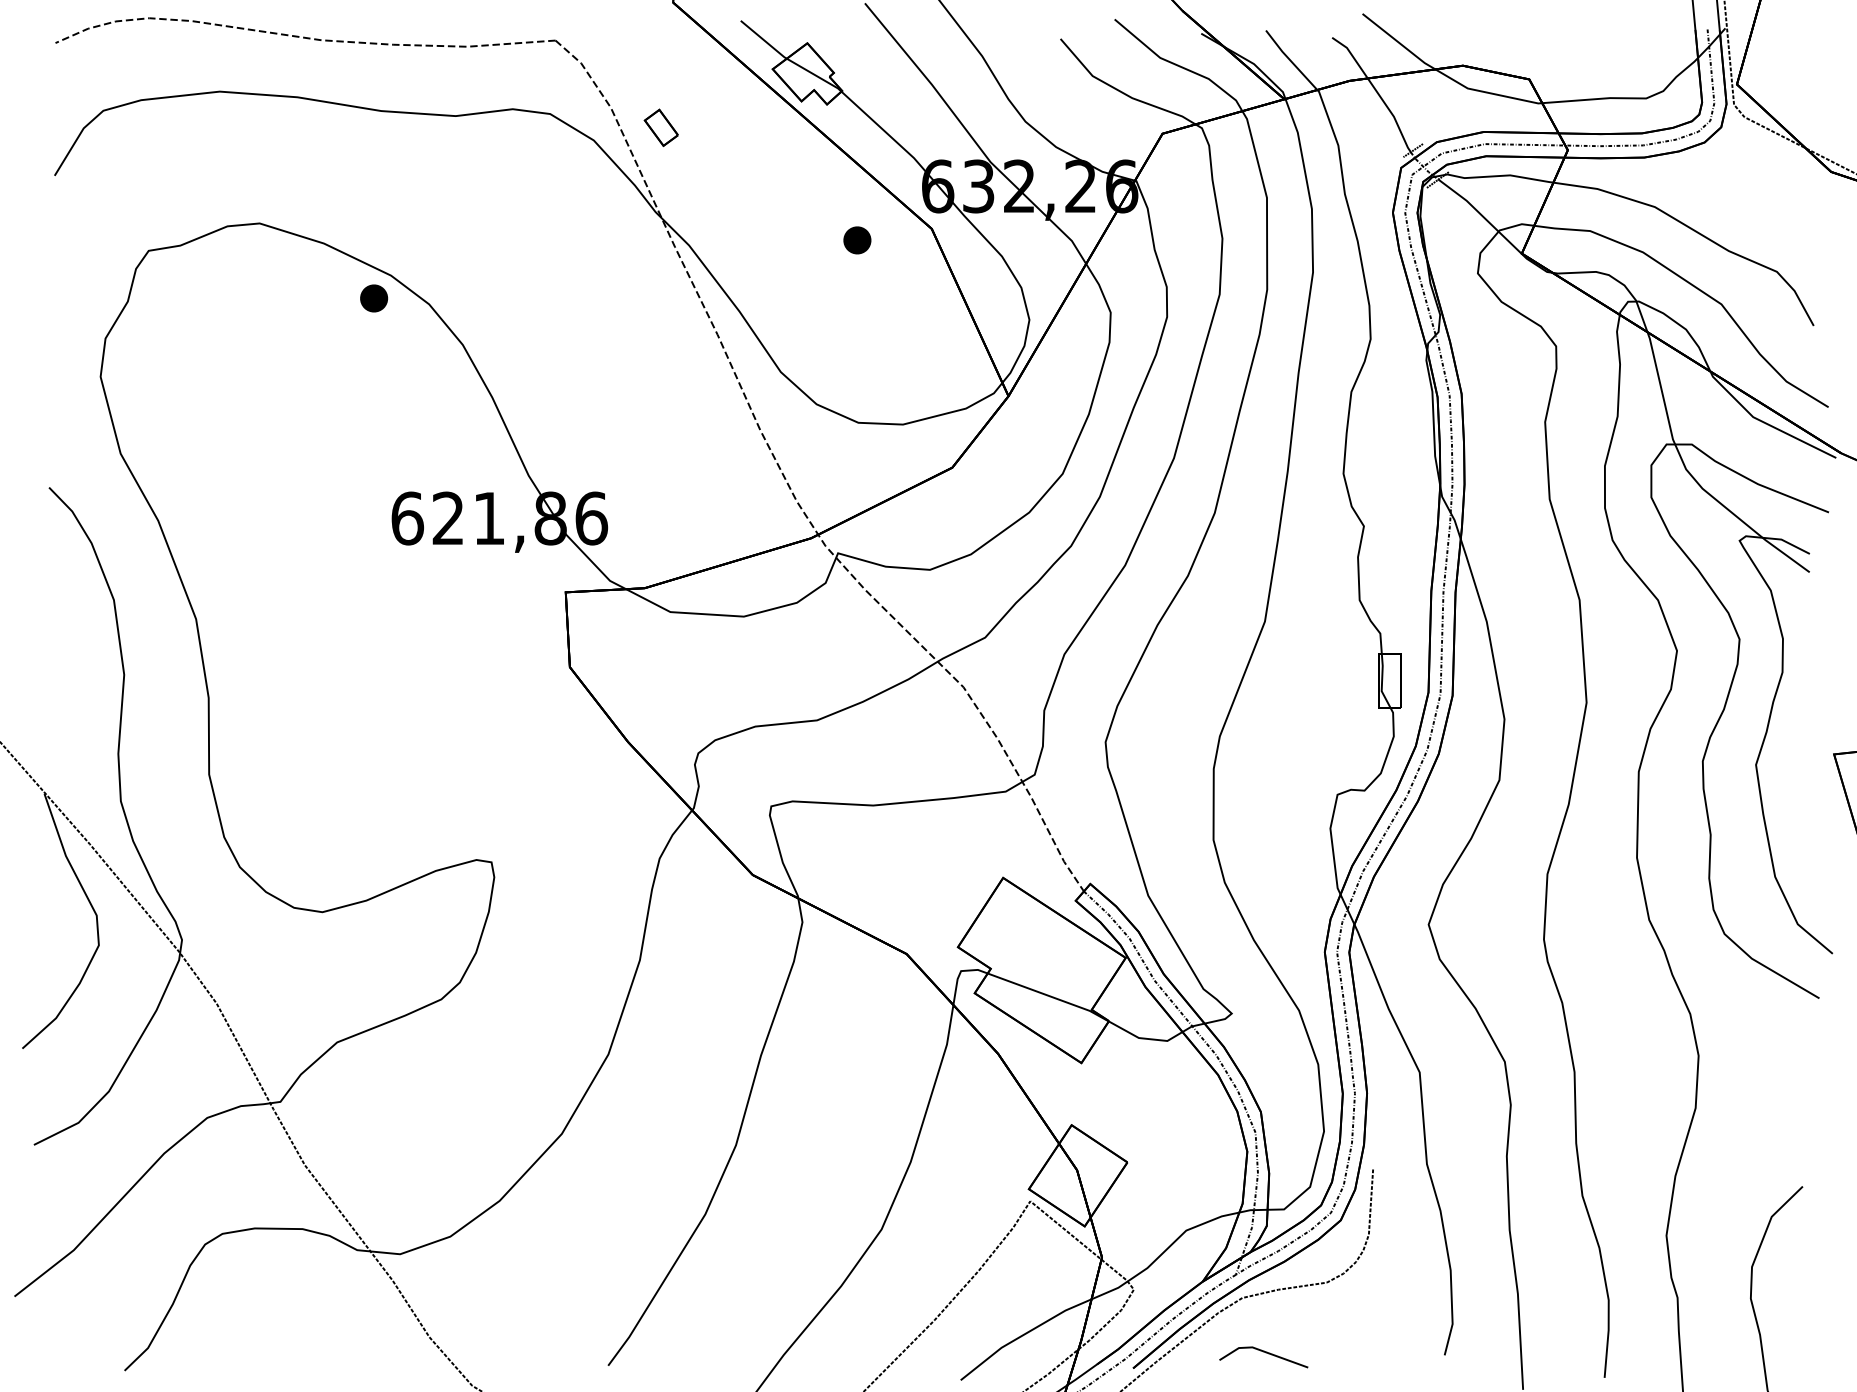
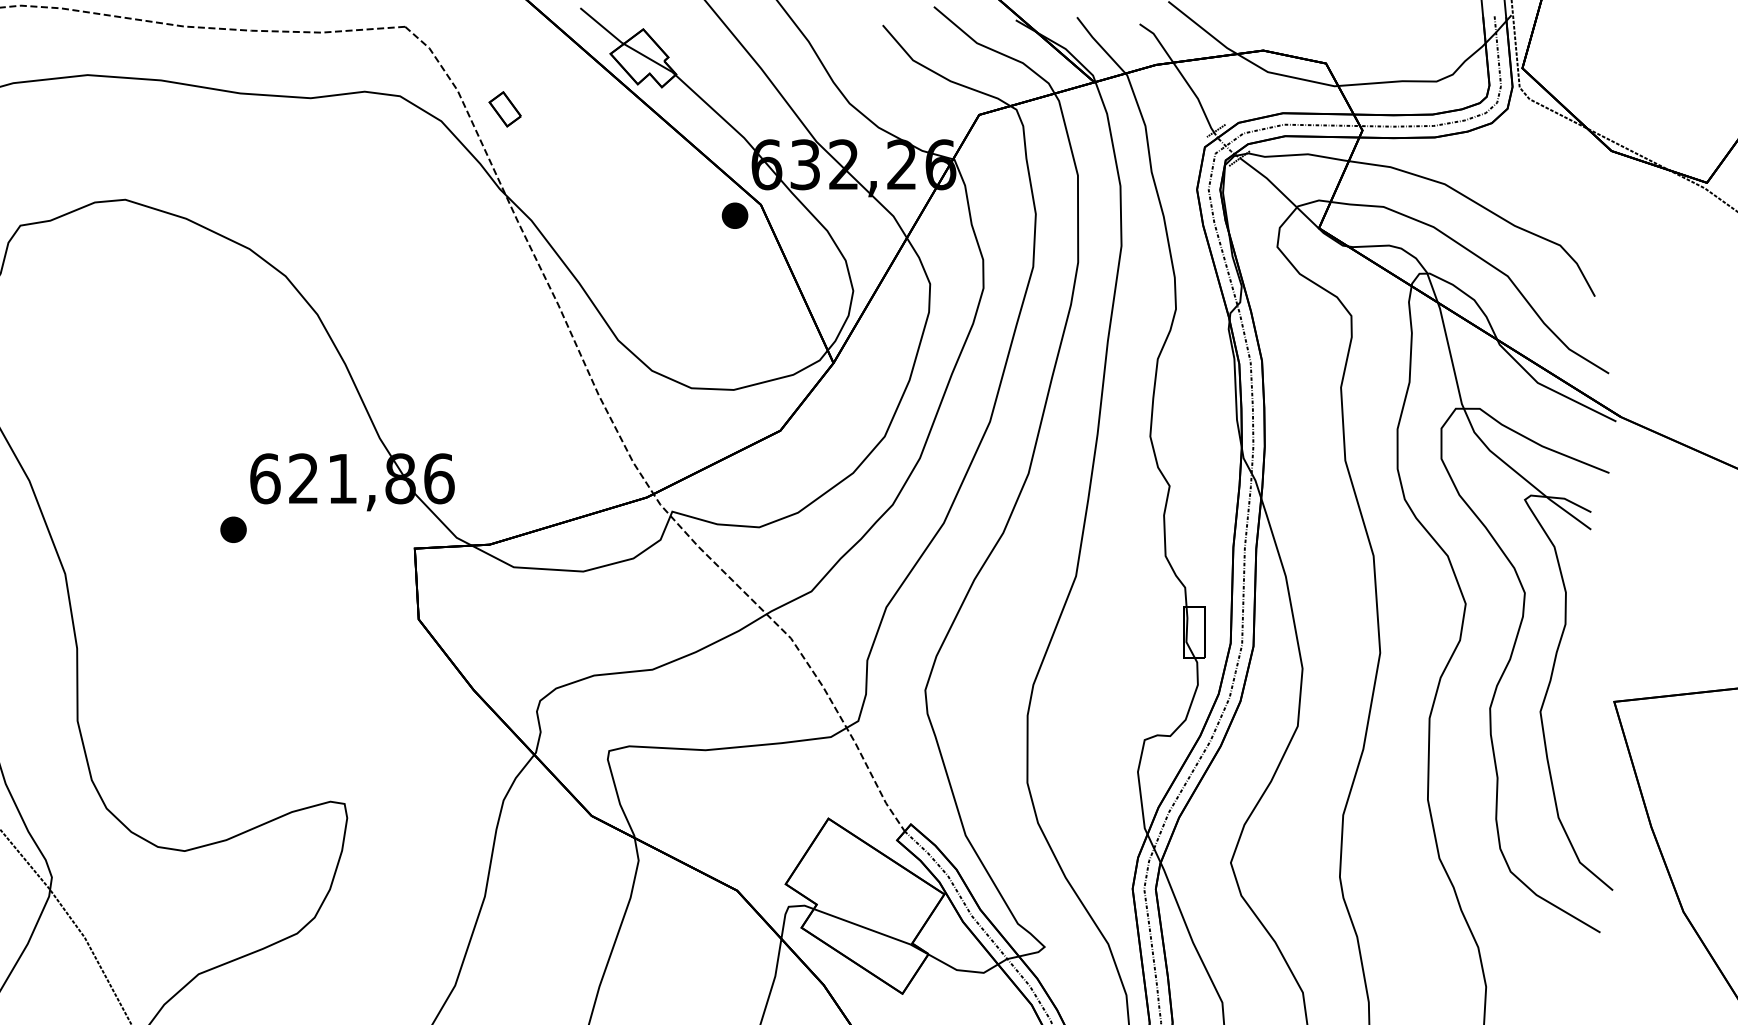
part: (857, 240) -> (735, 215), moved
part: (374, 298) -> (233, 529), moved

